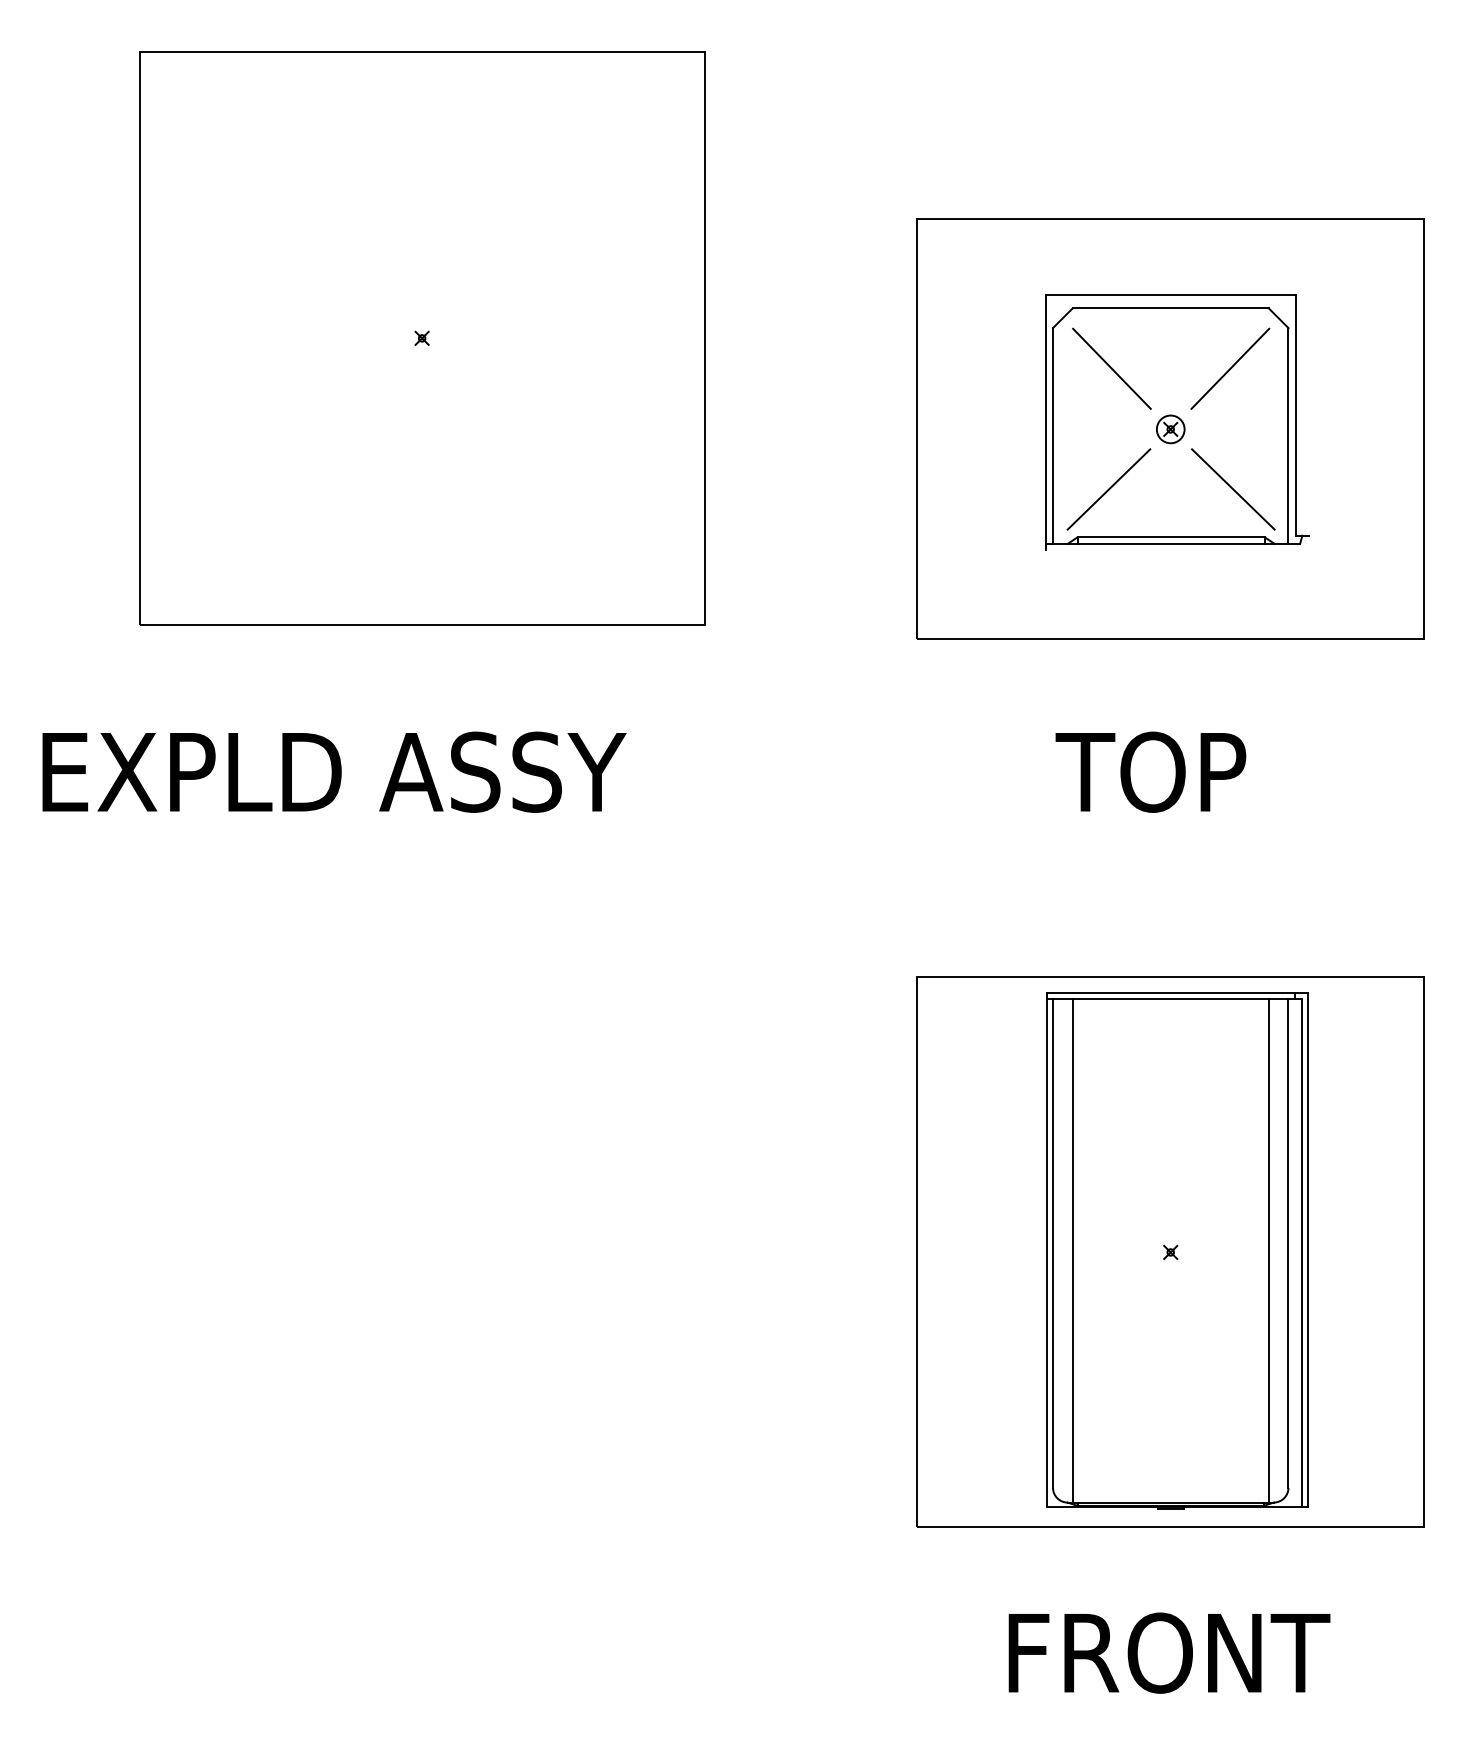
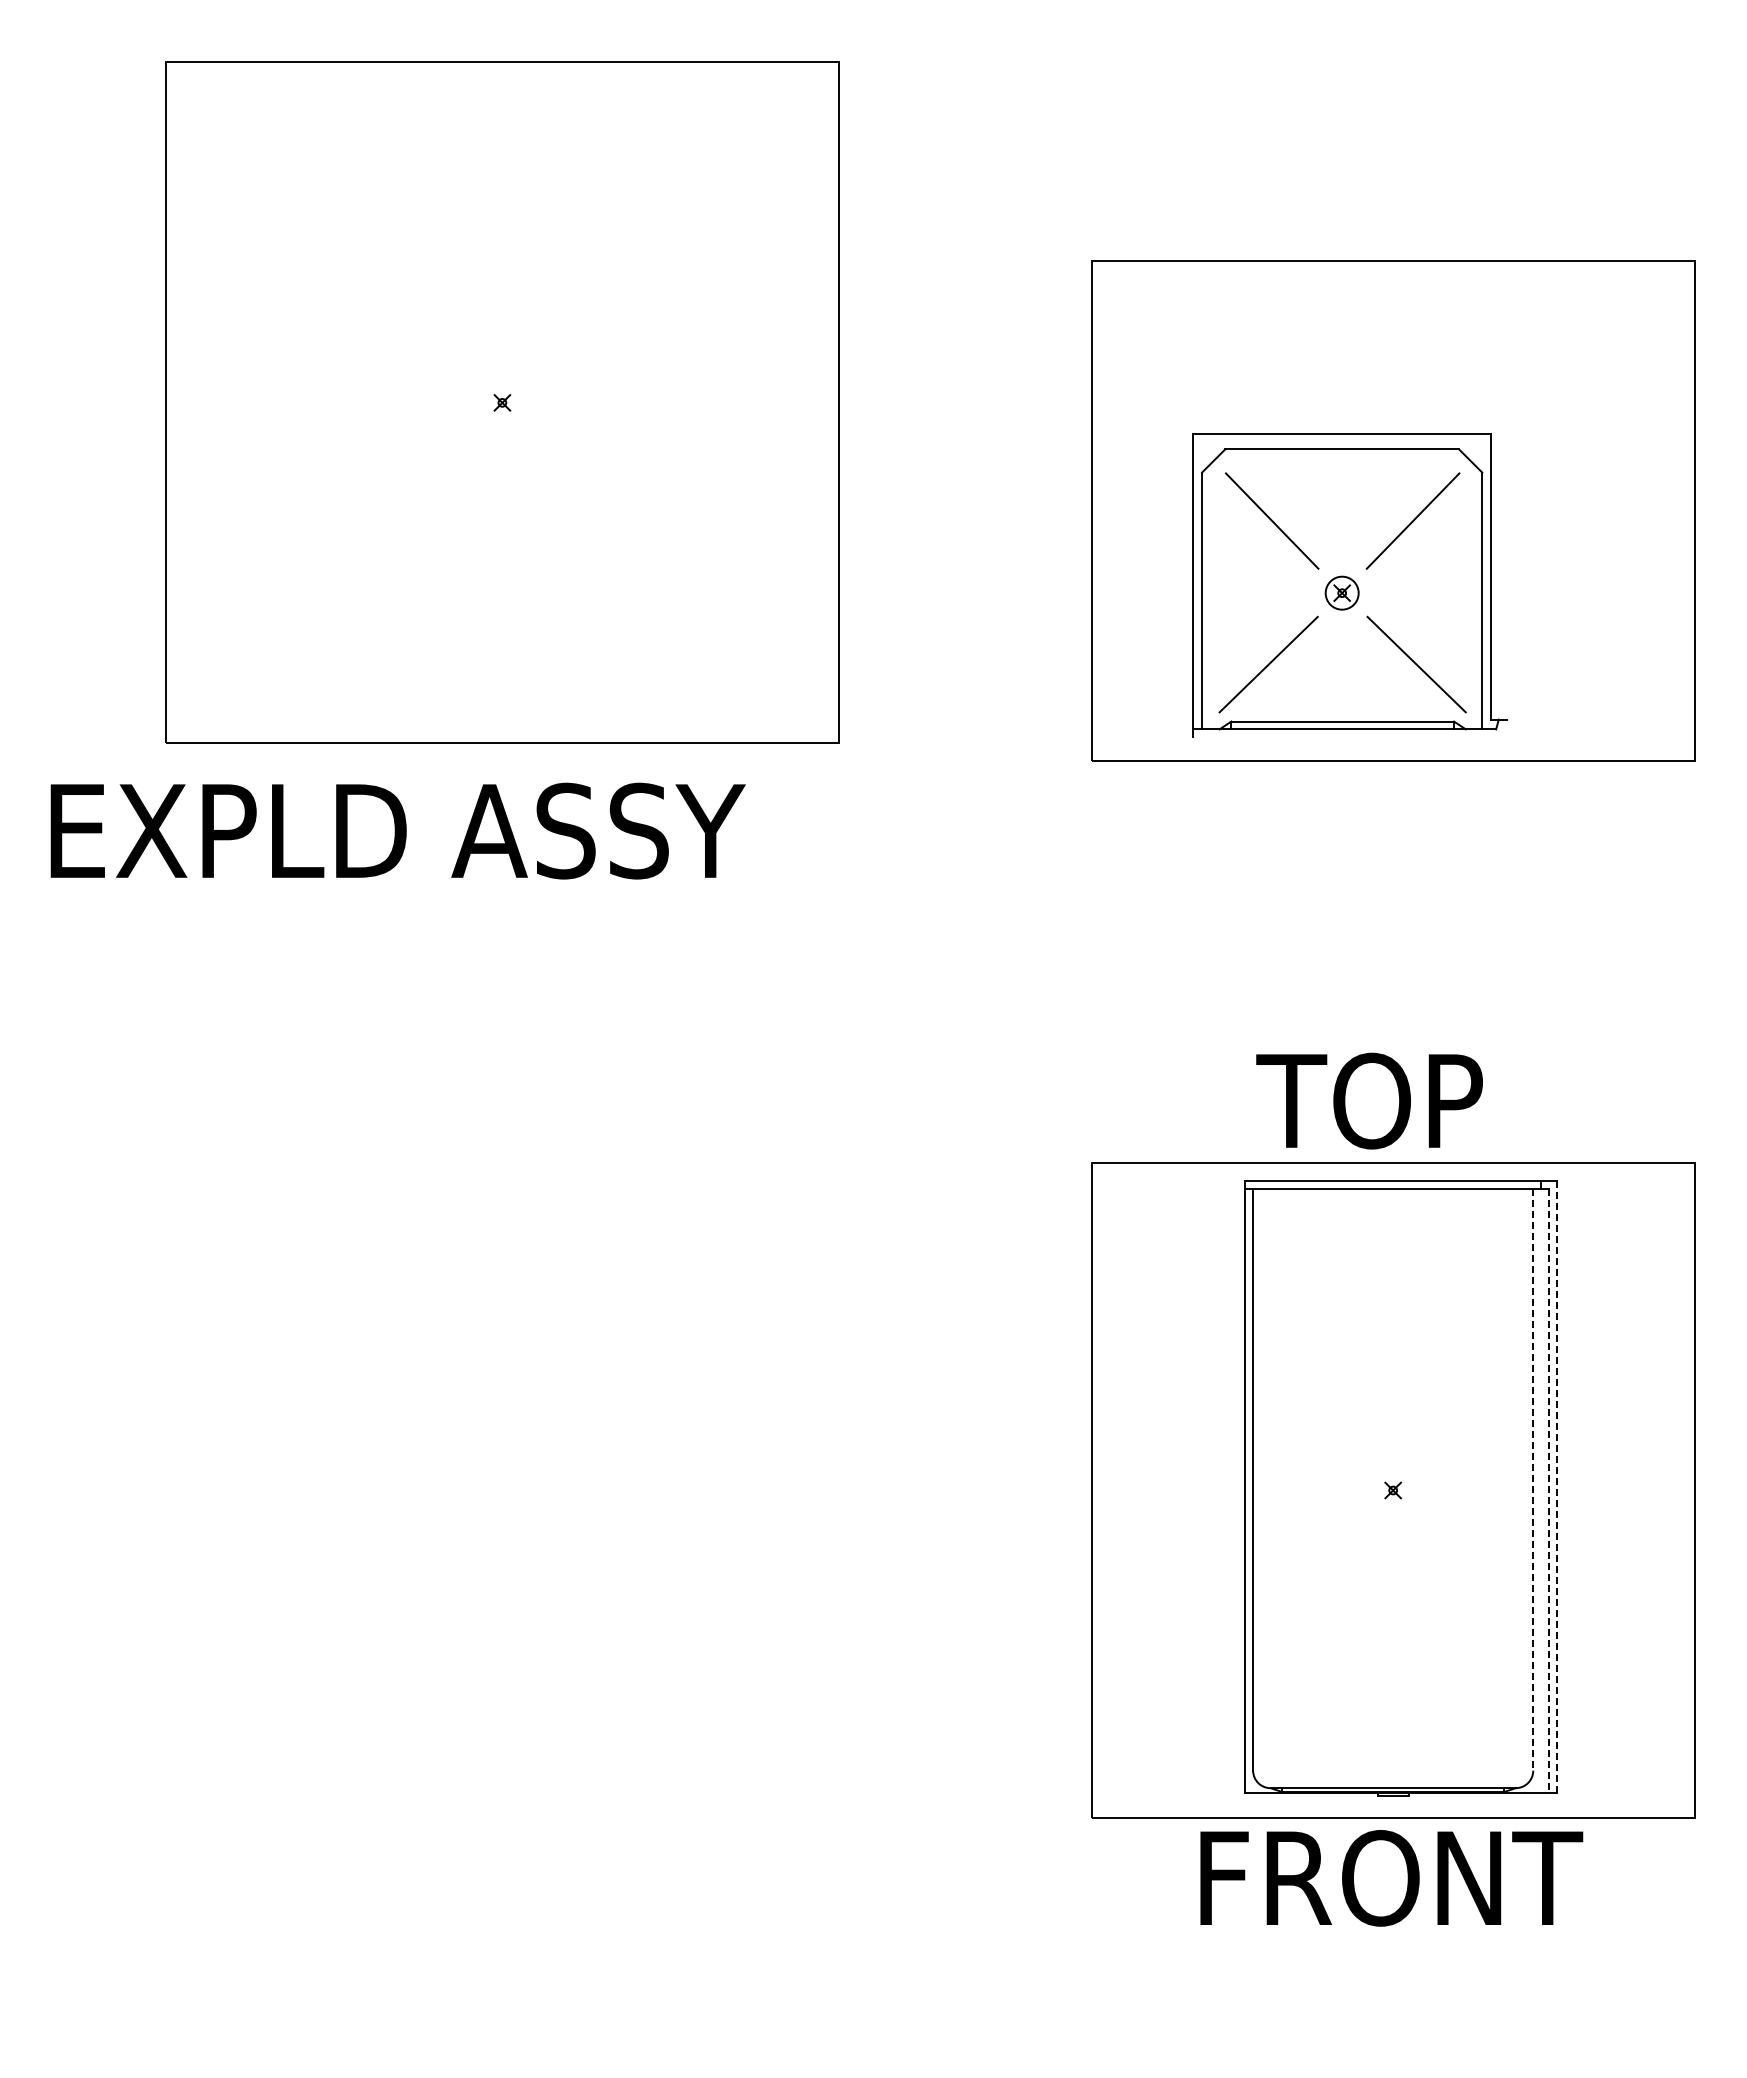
part: (1176, 422) -> (1349, 585), moved
text: (333, 771) -> (397, 830), moved
text: (1150, 771) -> (1369, 1100), moved
line: (1288, 1243) -> (1533, 1479), solid -> dashed
line: (1307, 1249) -> (1556, 1487), solid -> dashed
line: (1072, 1250) -> (1276, 1488), removed
line: (1268, 1250) -> (1509, 1488), removed
line: (1301, 1253) -> (1548, 1491), solid -> dashed
text: (1169, 1653) -> (1391, 1878), moved

